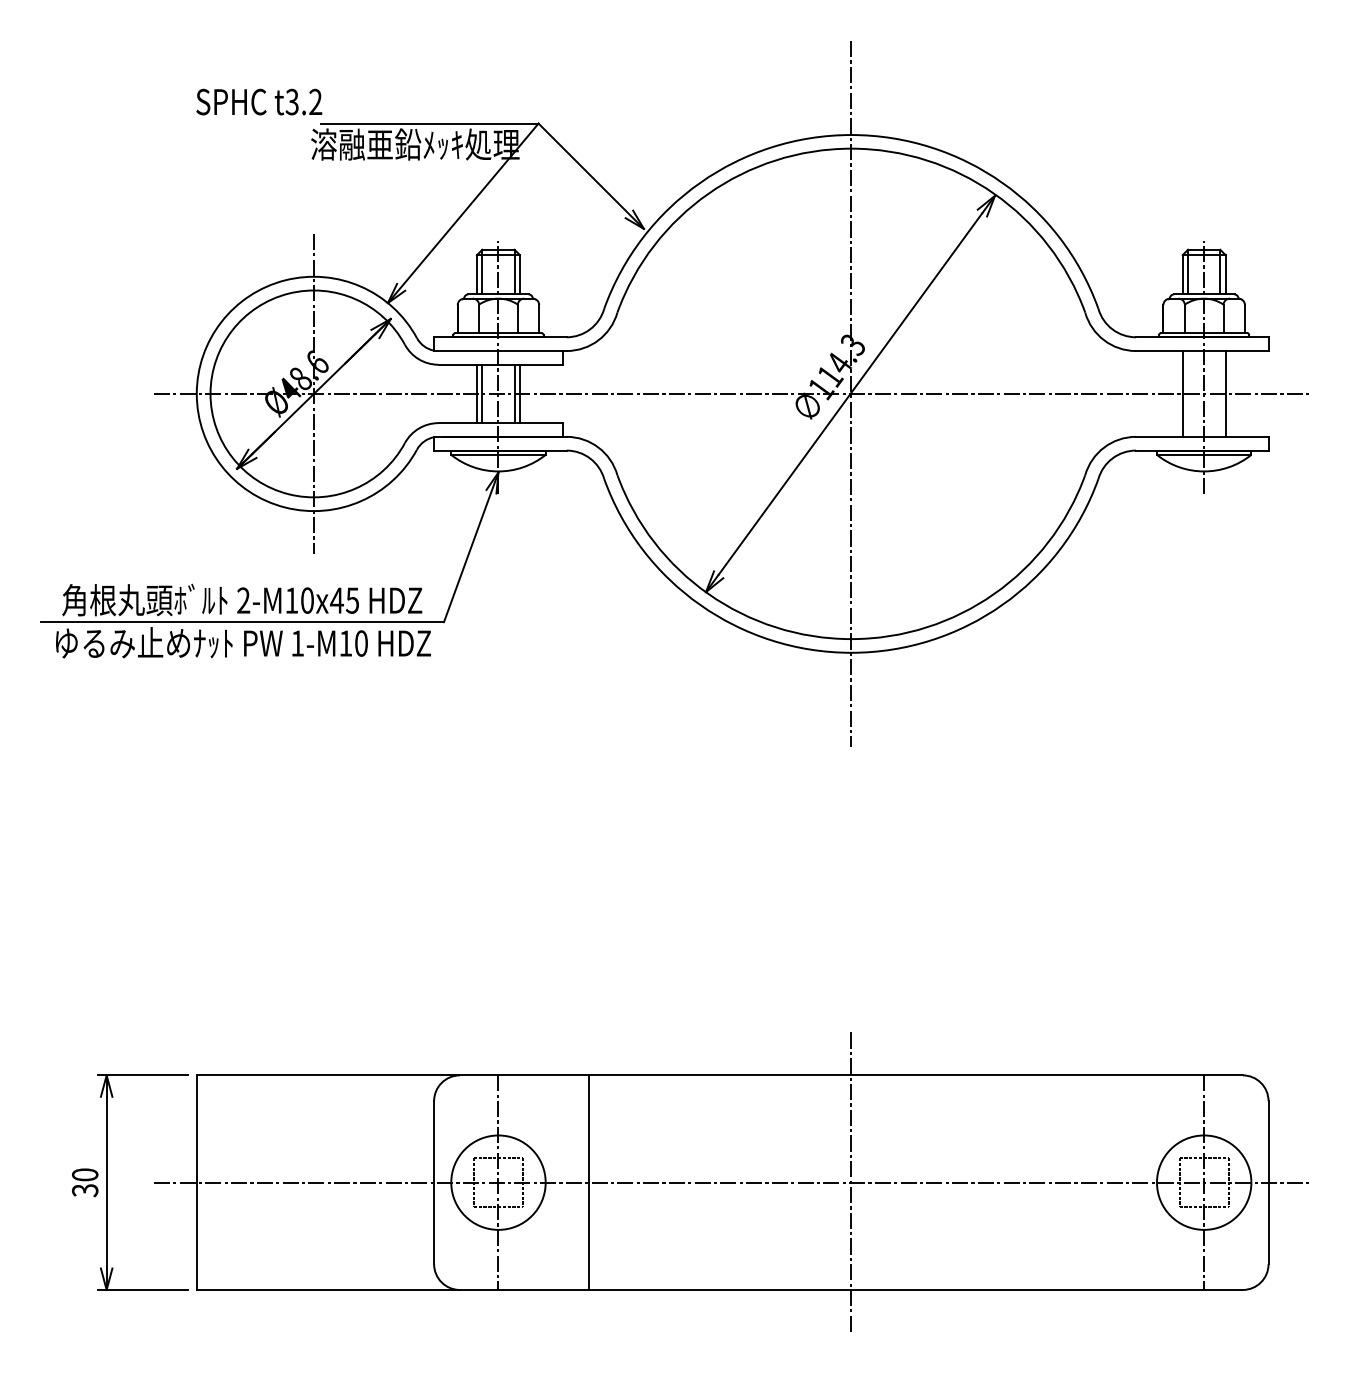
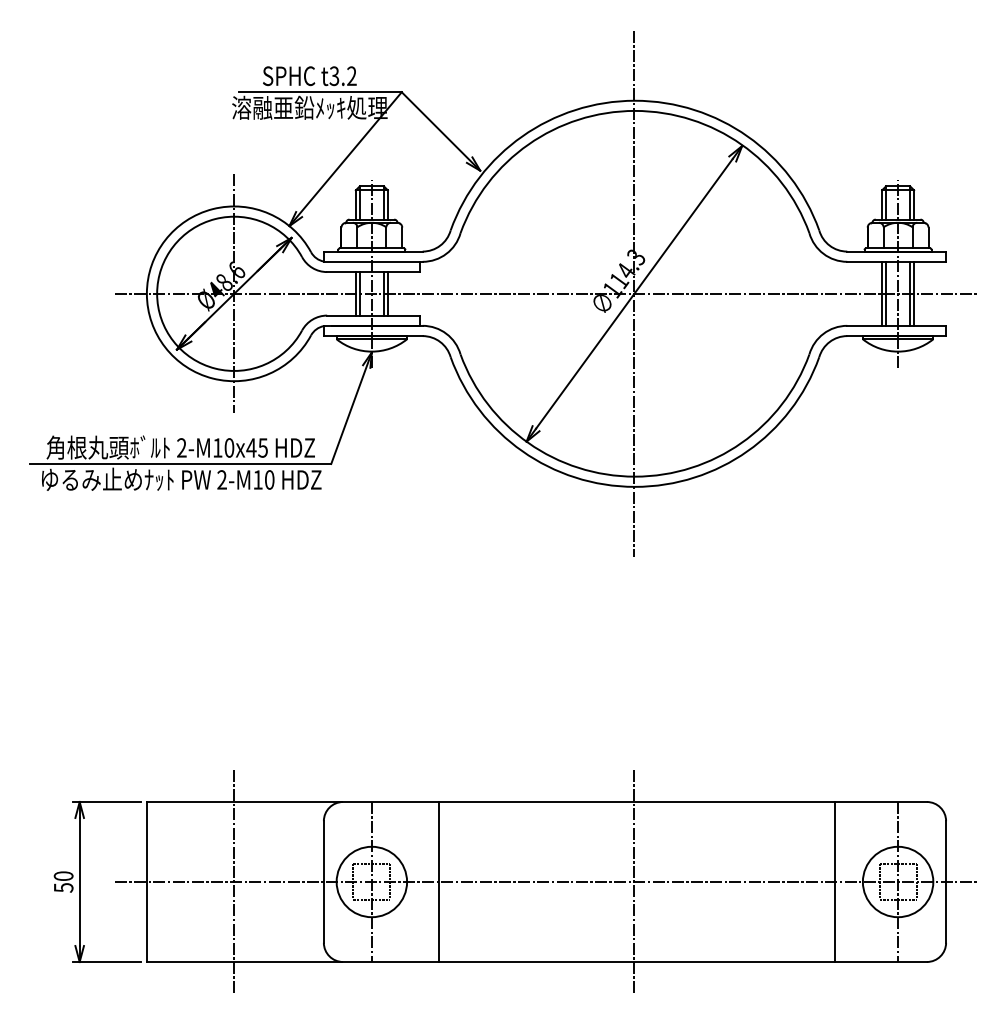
text: (259, 101) -> (309, 75), moved
line: (1188, 393) -> (886, 293), added
line: (1220, 393) -> (910, 293), added
text: (297, 643) -> (221, 479), 1-M10 -> 2-M10
line: (313, 1182) -> (233, 881), added
line: (1119, 1182) -> (834, 881), added
text: (84, 1190) -> (63, 887), 30 -> 50

